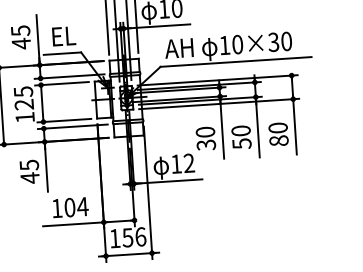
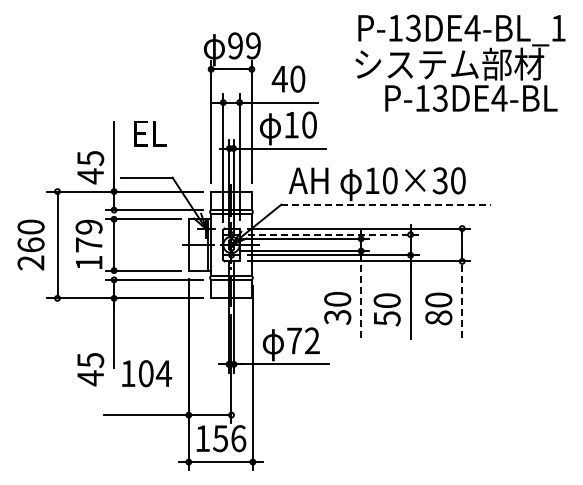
text: (64, 36) -> (150, 133), moved
text: (20, 37) -> (90, 167), moved
line: (236, 61) -> (386, 204), solid -> dashed
line: (199, 85) -> (333, 234), solid -> dashed
text: (23, 97) -> (88, 235), 125 -> 179
line: (222, 126) -> (361, 293), solid -> dashed
line: (295, 126) -> (462, 299), solid -> dashed
text: (176, 163) -> (294, 340), 12 -> 72
text: (29, 171) -> (90, 369), moved
text: (70, 207) -> (147, 373), moved

